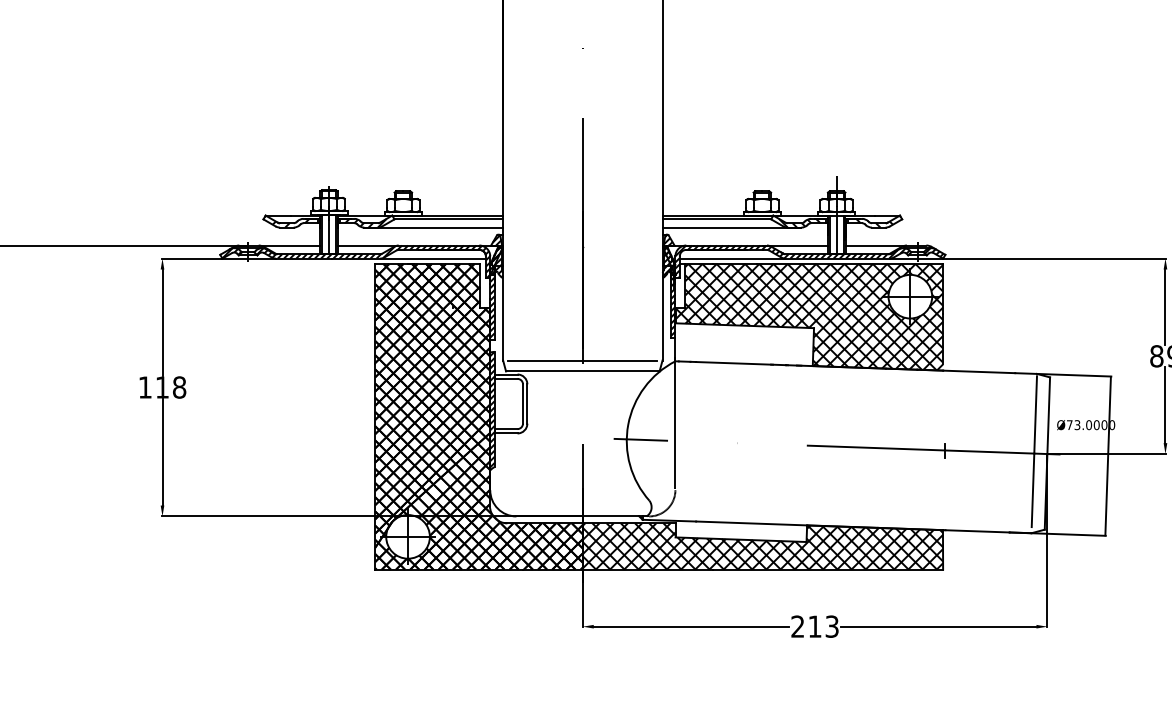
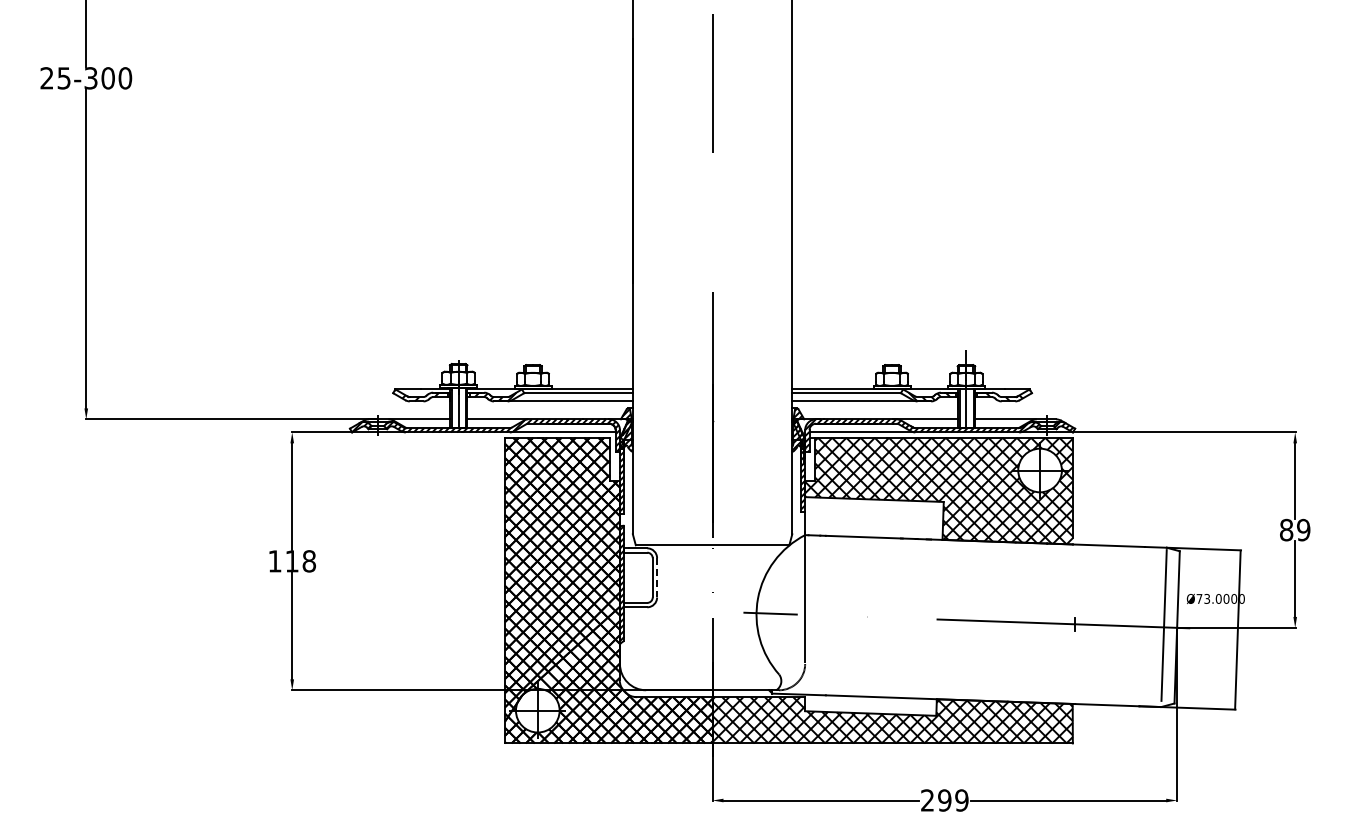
line: (582, 360) -> (712, 534), removed
line: (527, 403) -> (657, 577), solid -> dashed
text: (823, 626) -> (953, 800), 213 -> 299

